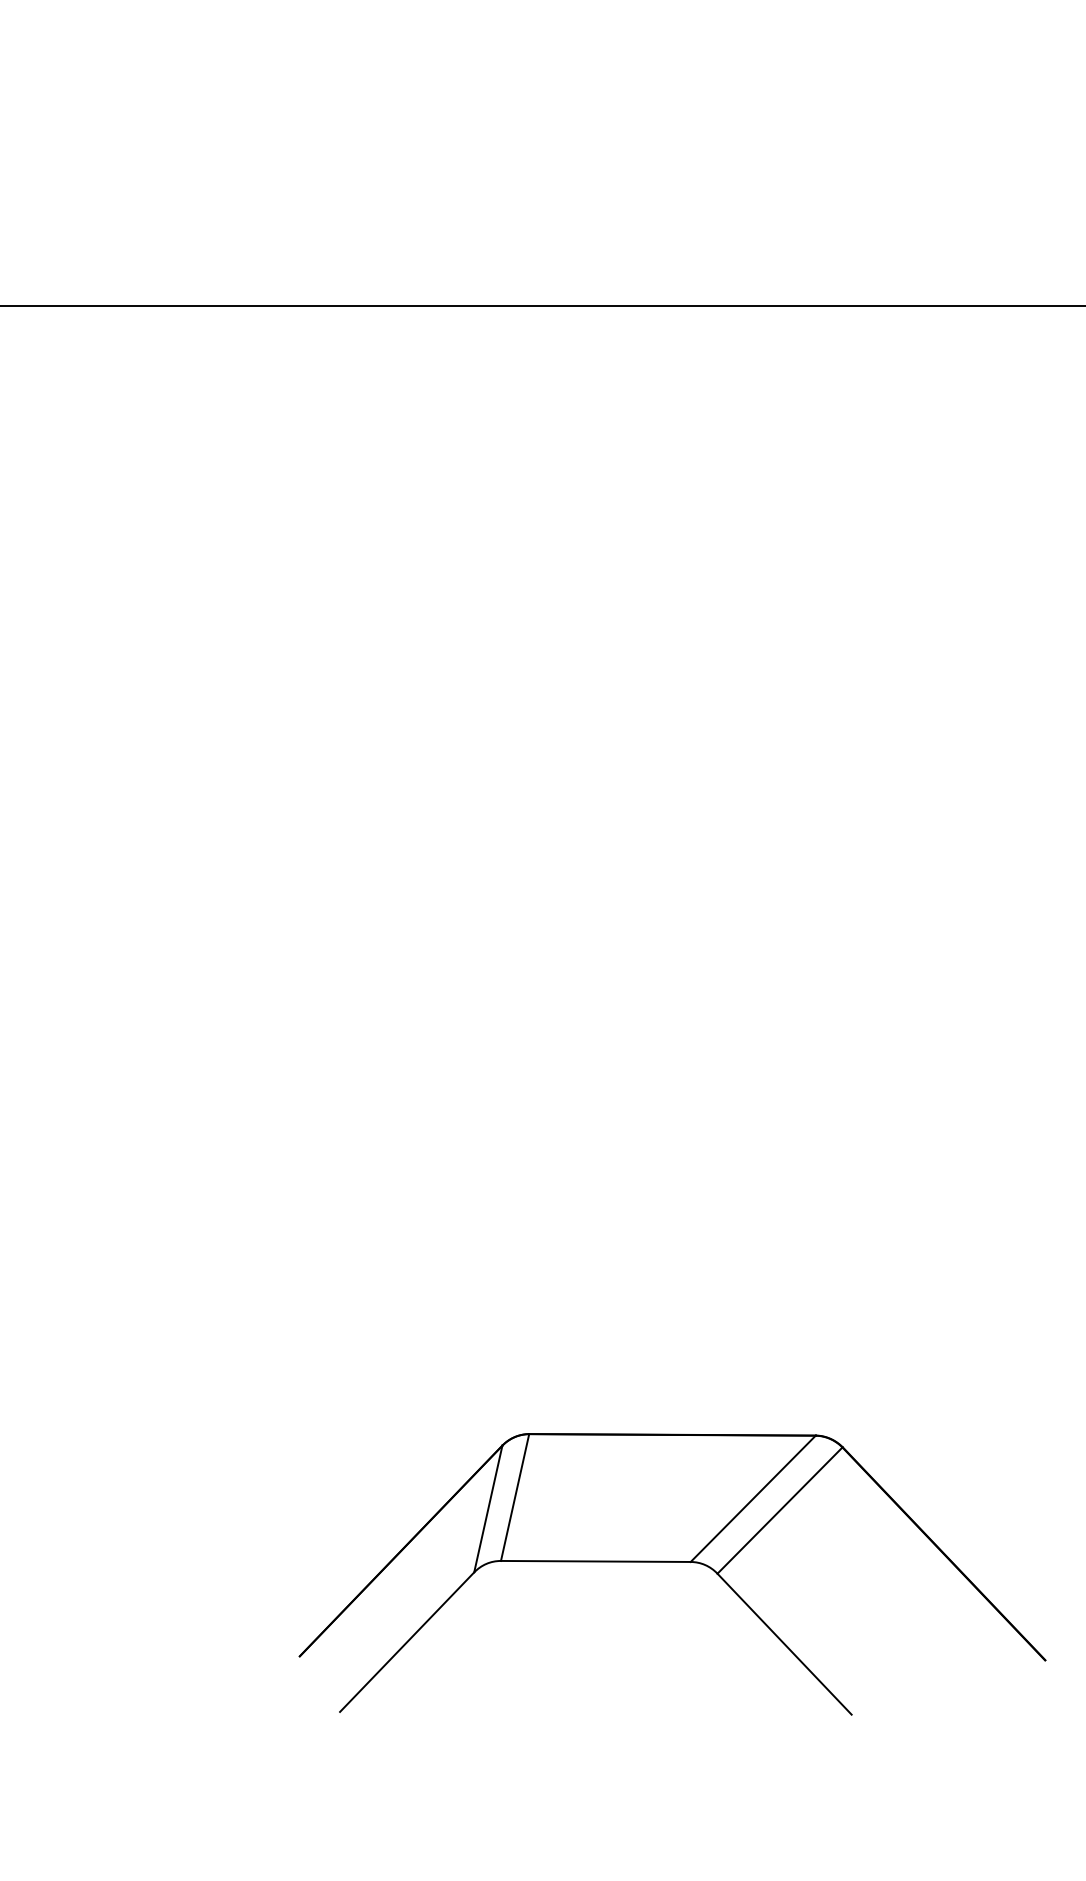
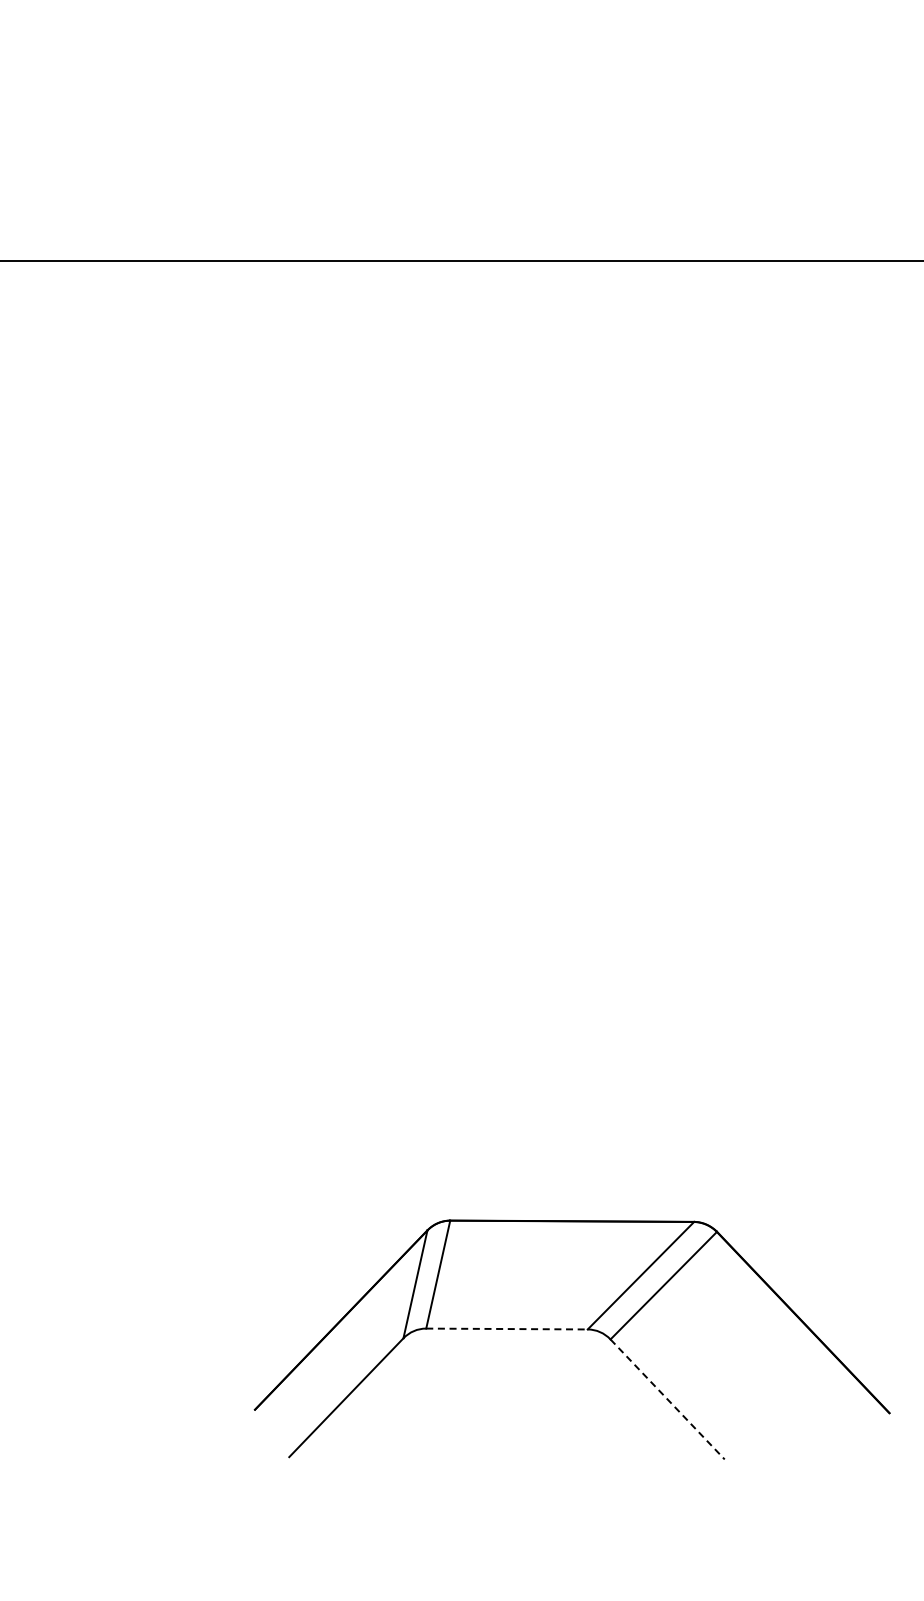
line: (595, 1562) -> (506, 1329), solid -> dashed
line: (784, 1644) -> (667, 1399), solid -> dashed

